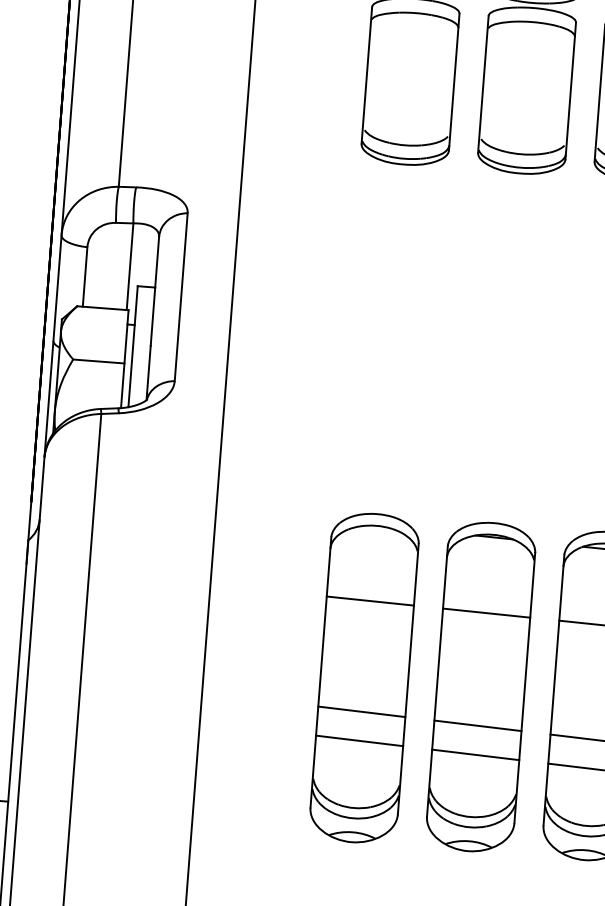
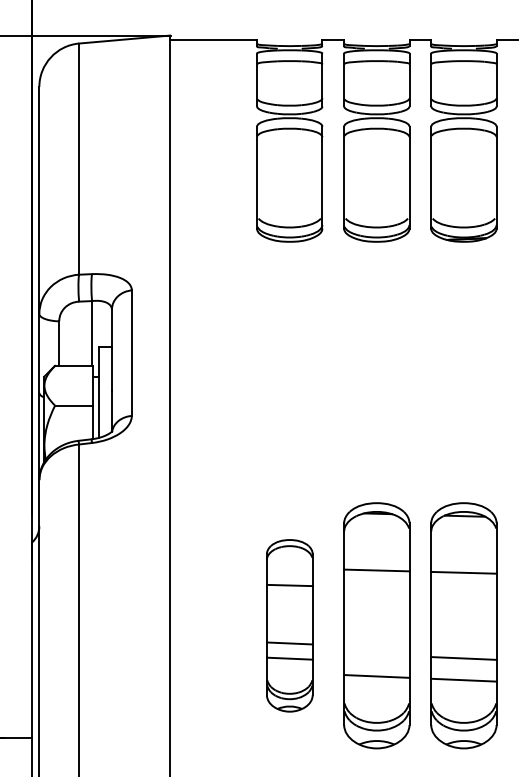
part: (364, 677) -> (289, 625), size x0.7
line: (477, 725) -> (376, 654), removed

